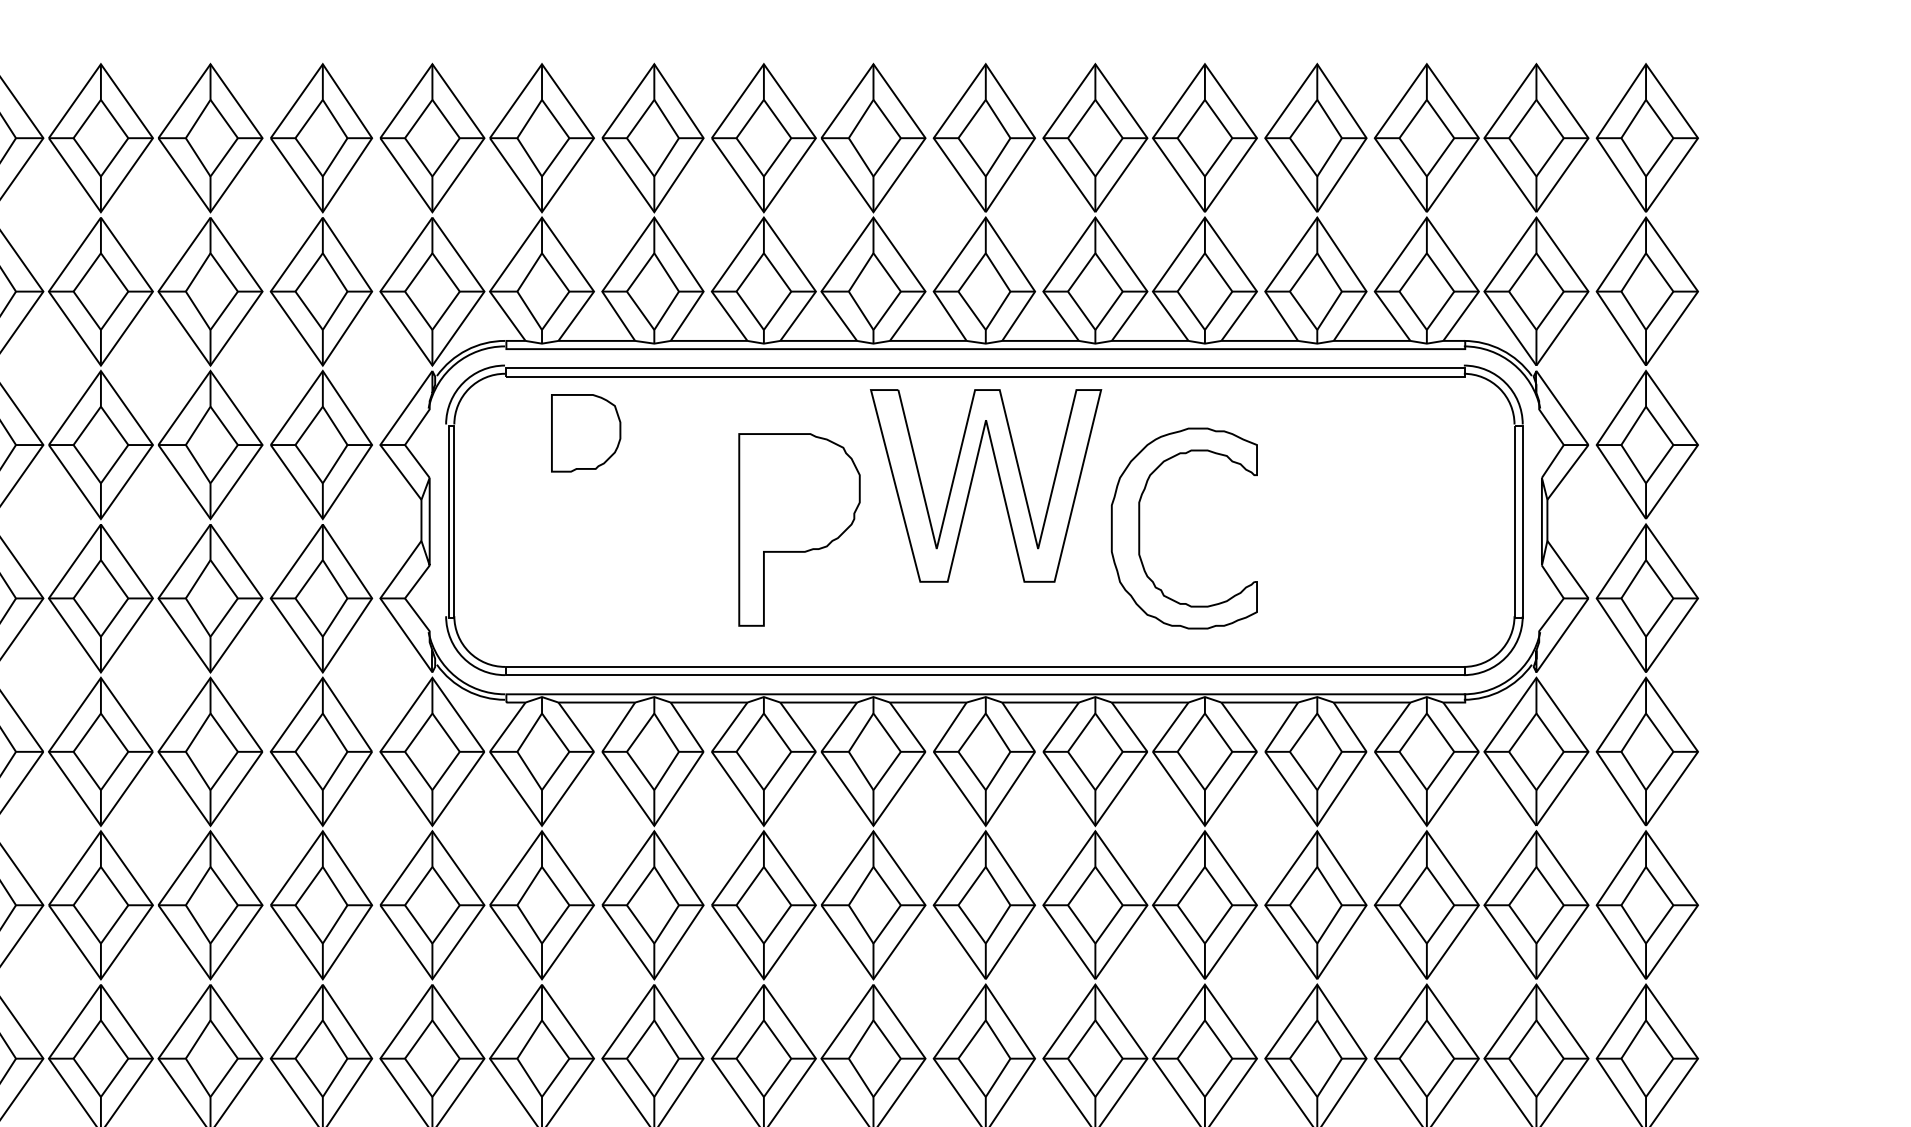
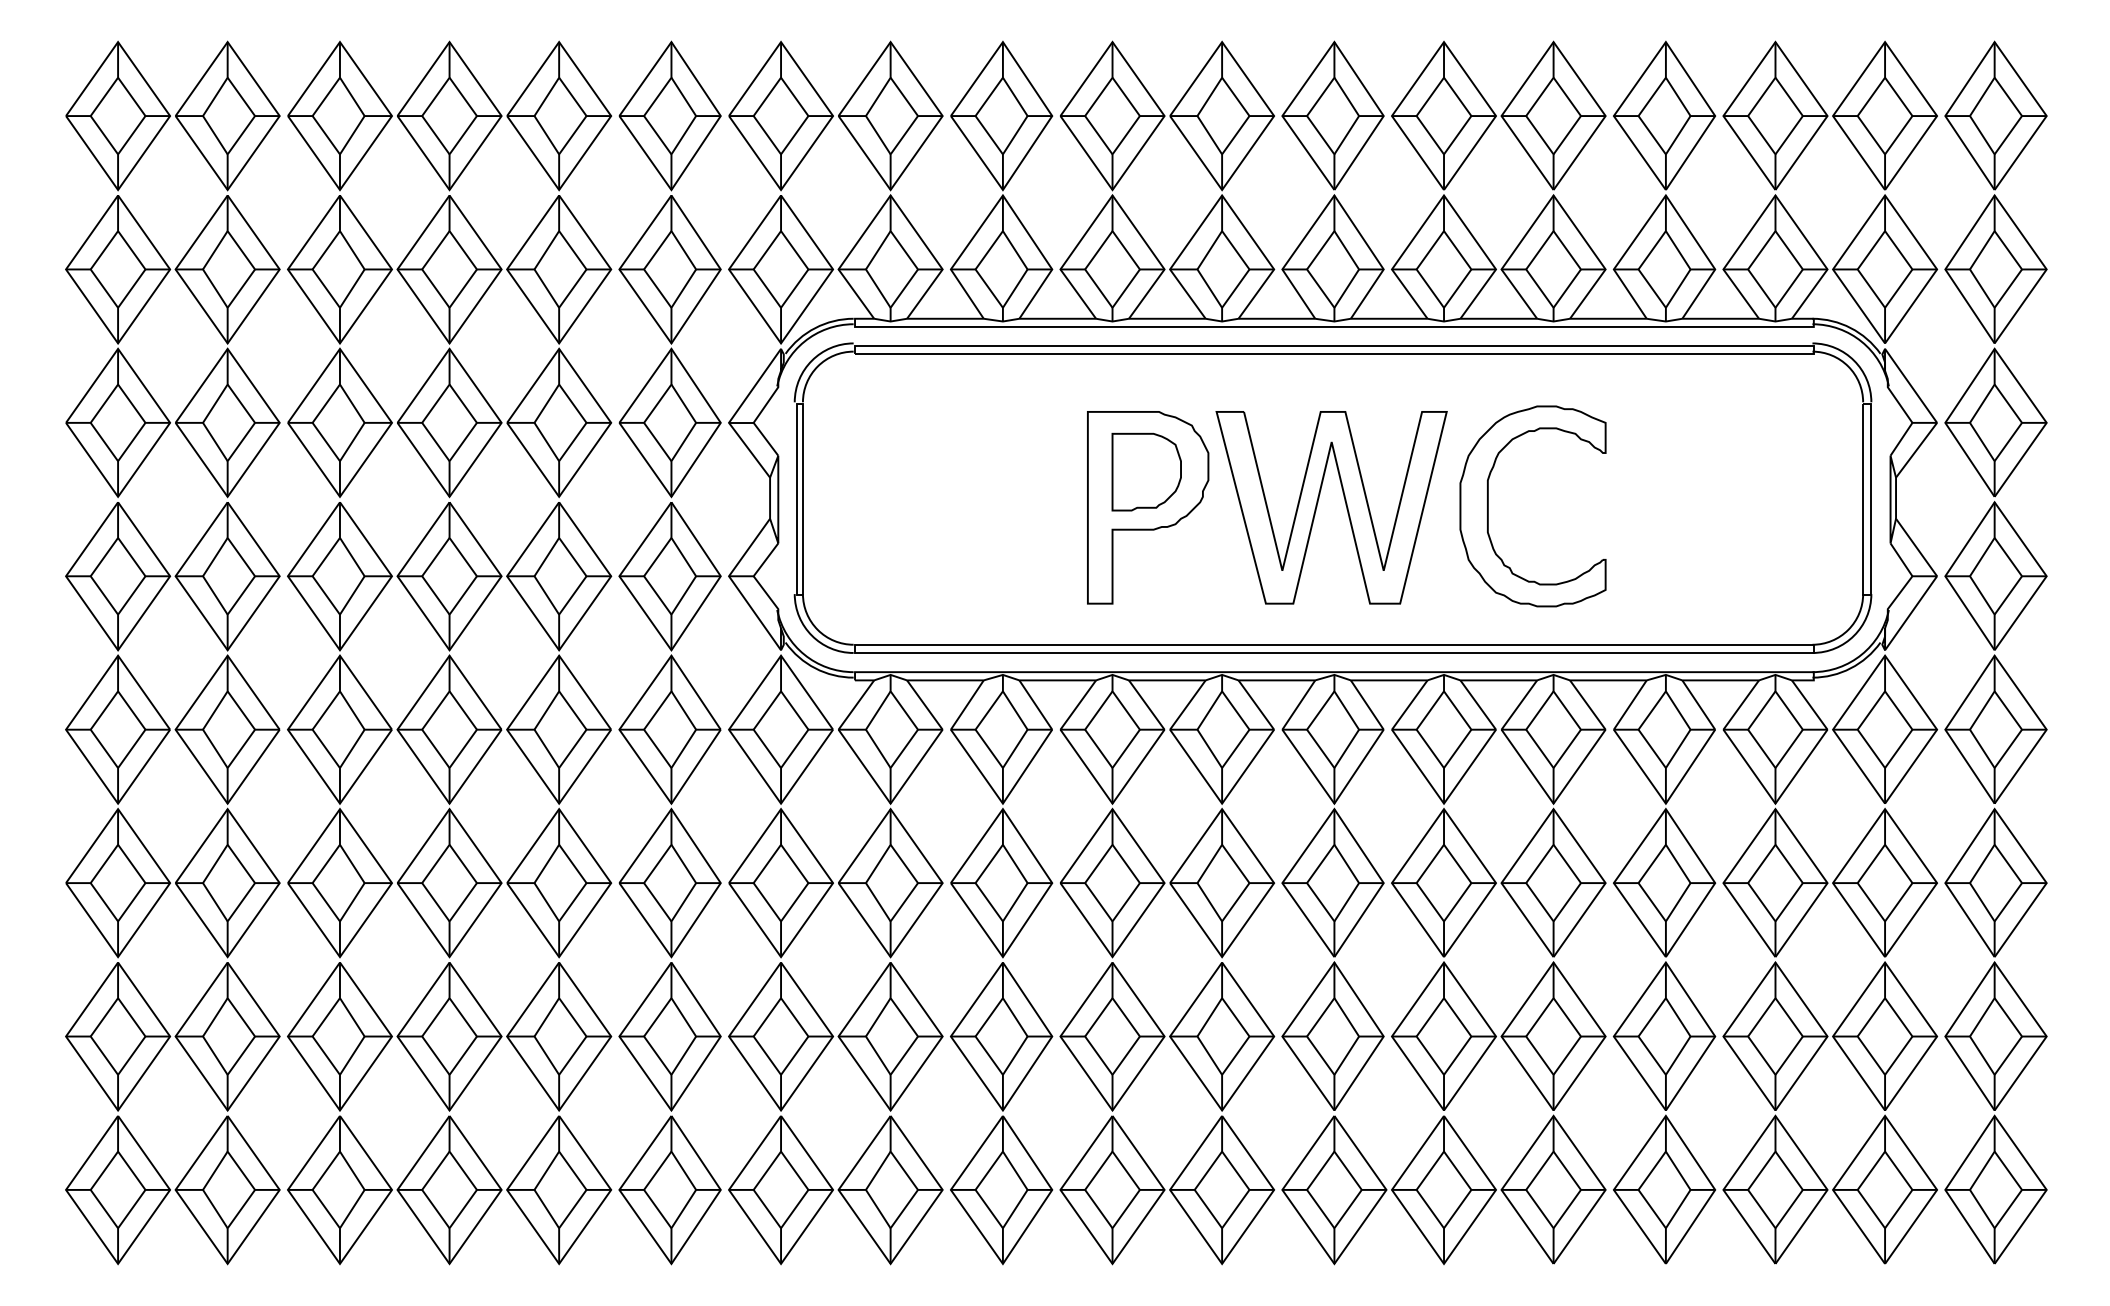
part: (585, 432) -> (1146, 471), moved
part: (972, 480) -> (1318, 502), moved

